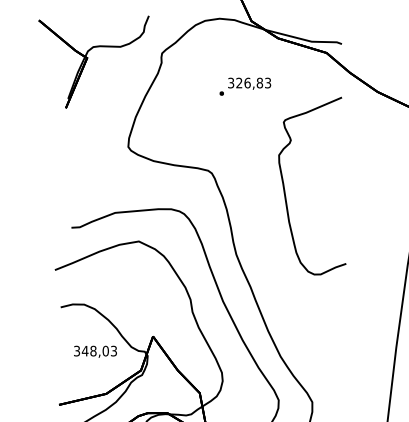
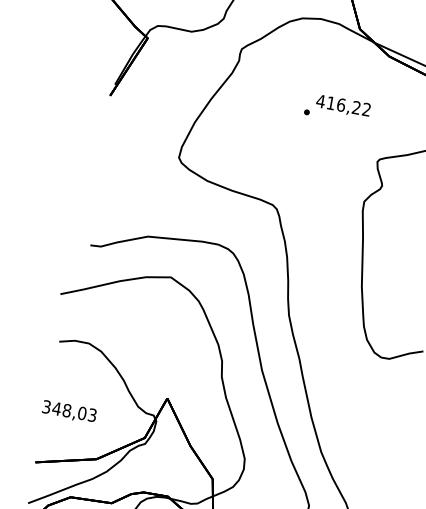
text: (249, 82) -> (343, 104), 326,83 -> 416,22
text: (95, 351) -> (69, 411), moved

